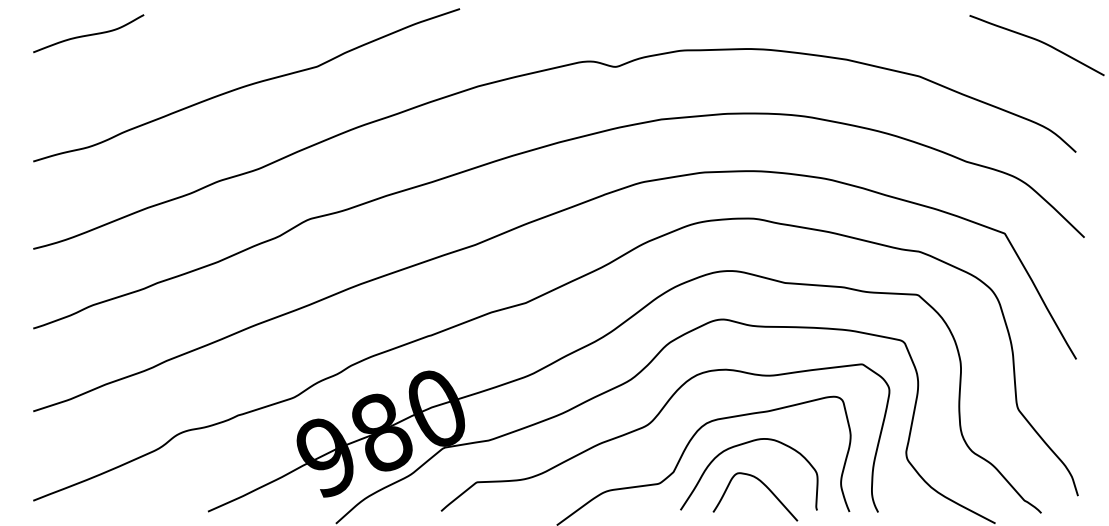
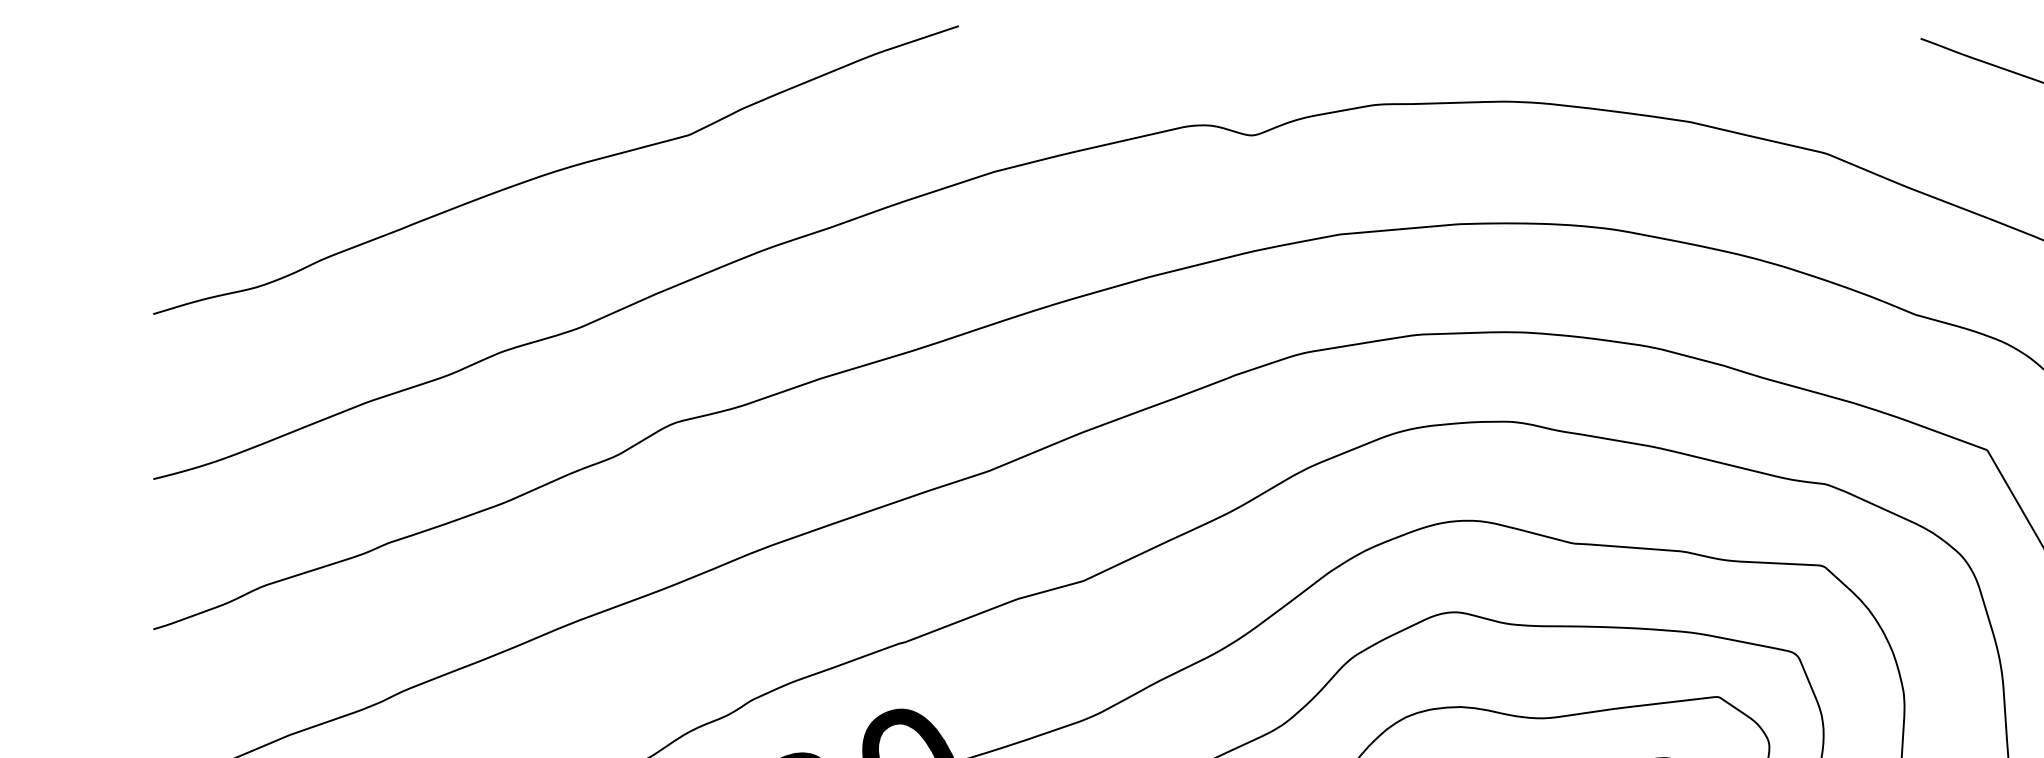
curve: (88, 34) -> (257, 74), removed

